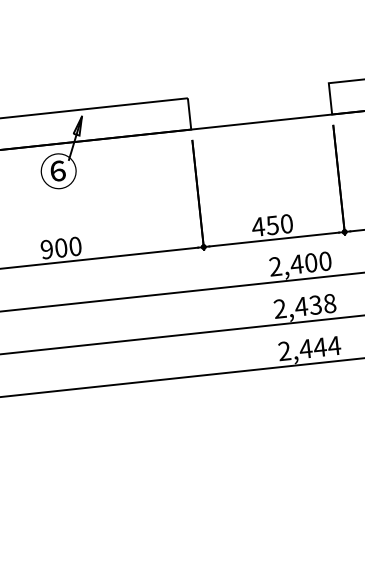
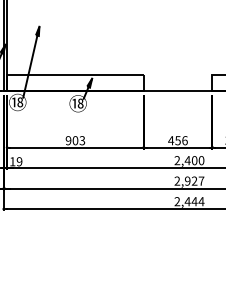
text: (57, 170) -> (77, 103), ⑥ -> ⑱
text: (285, 223) -> (184, 140), 450 -> 456
text: (75, 246) -> (82, 140), 900 -> 903
text: (315, 303) -> (194, 180), 2,438 -> 2,927

